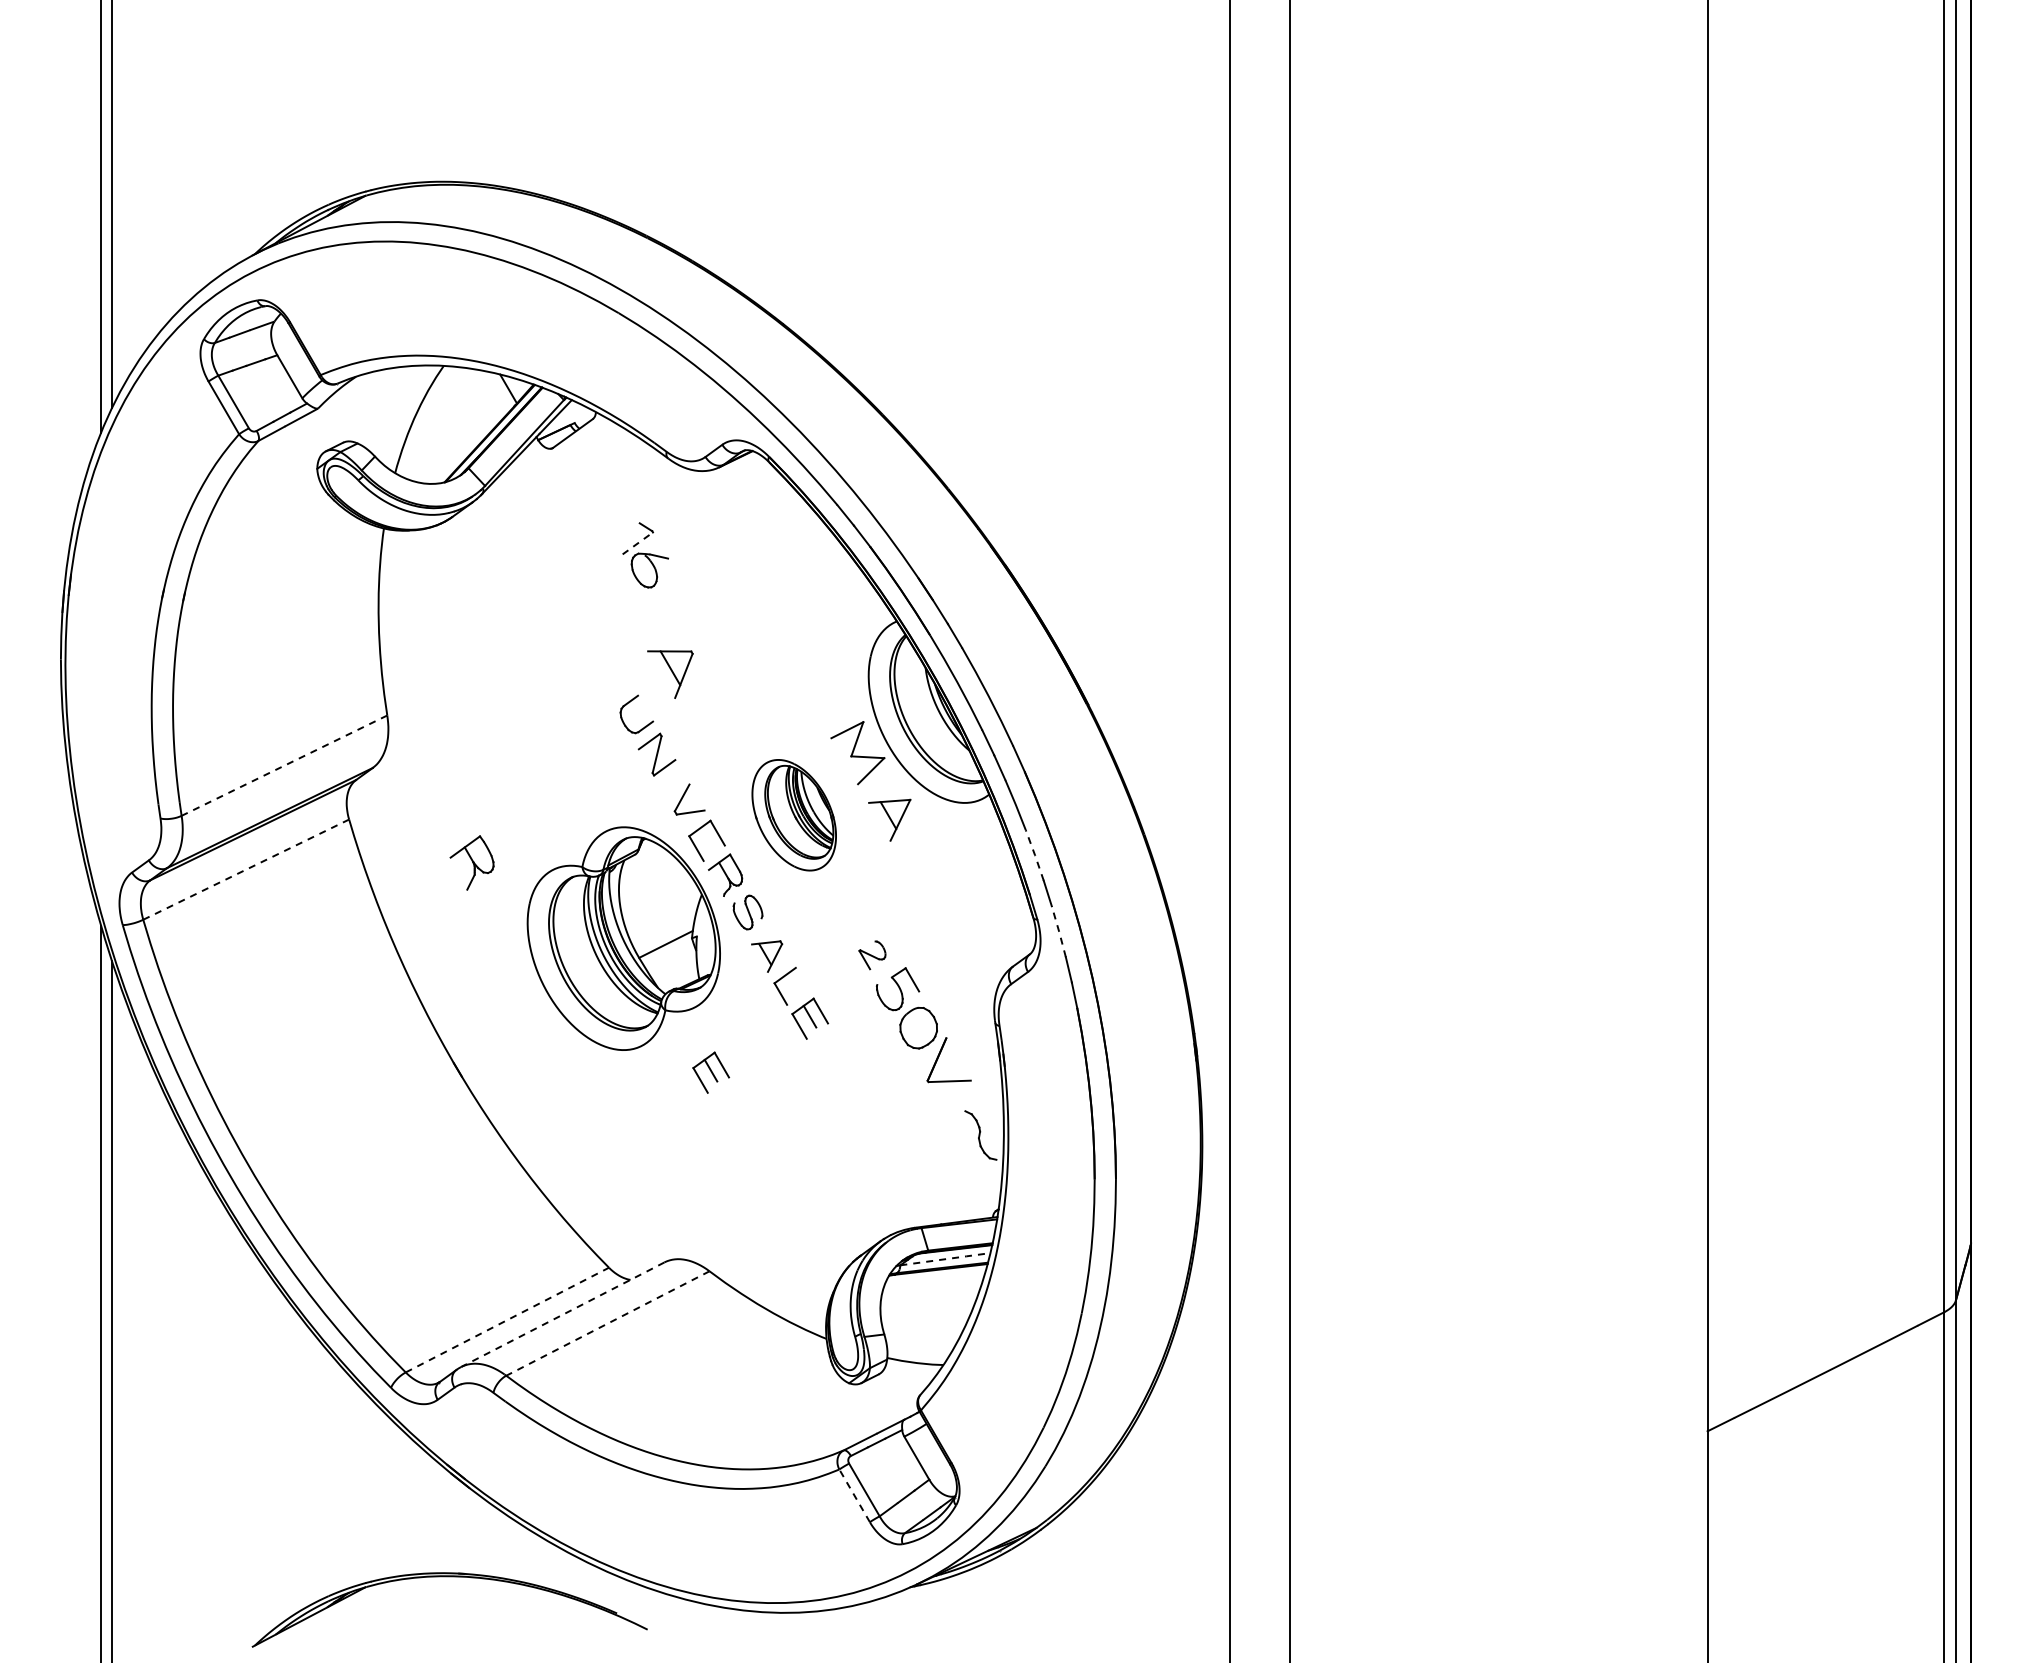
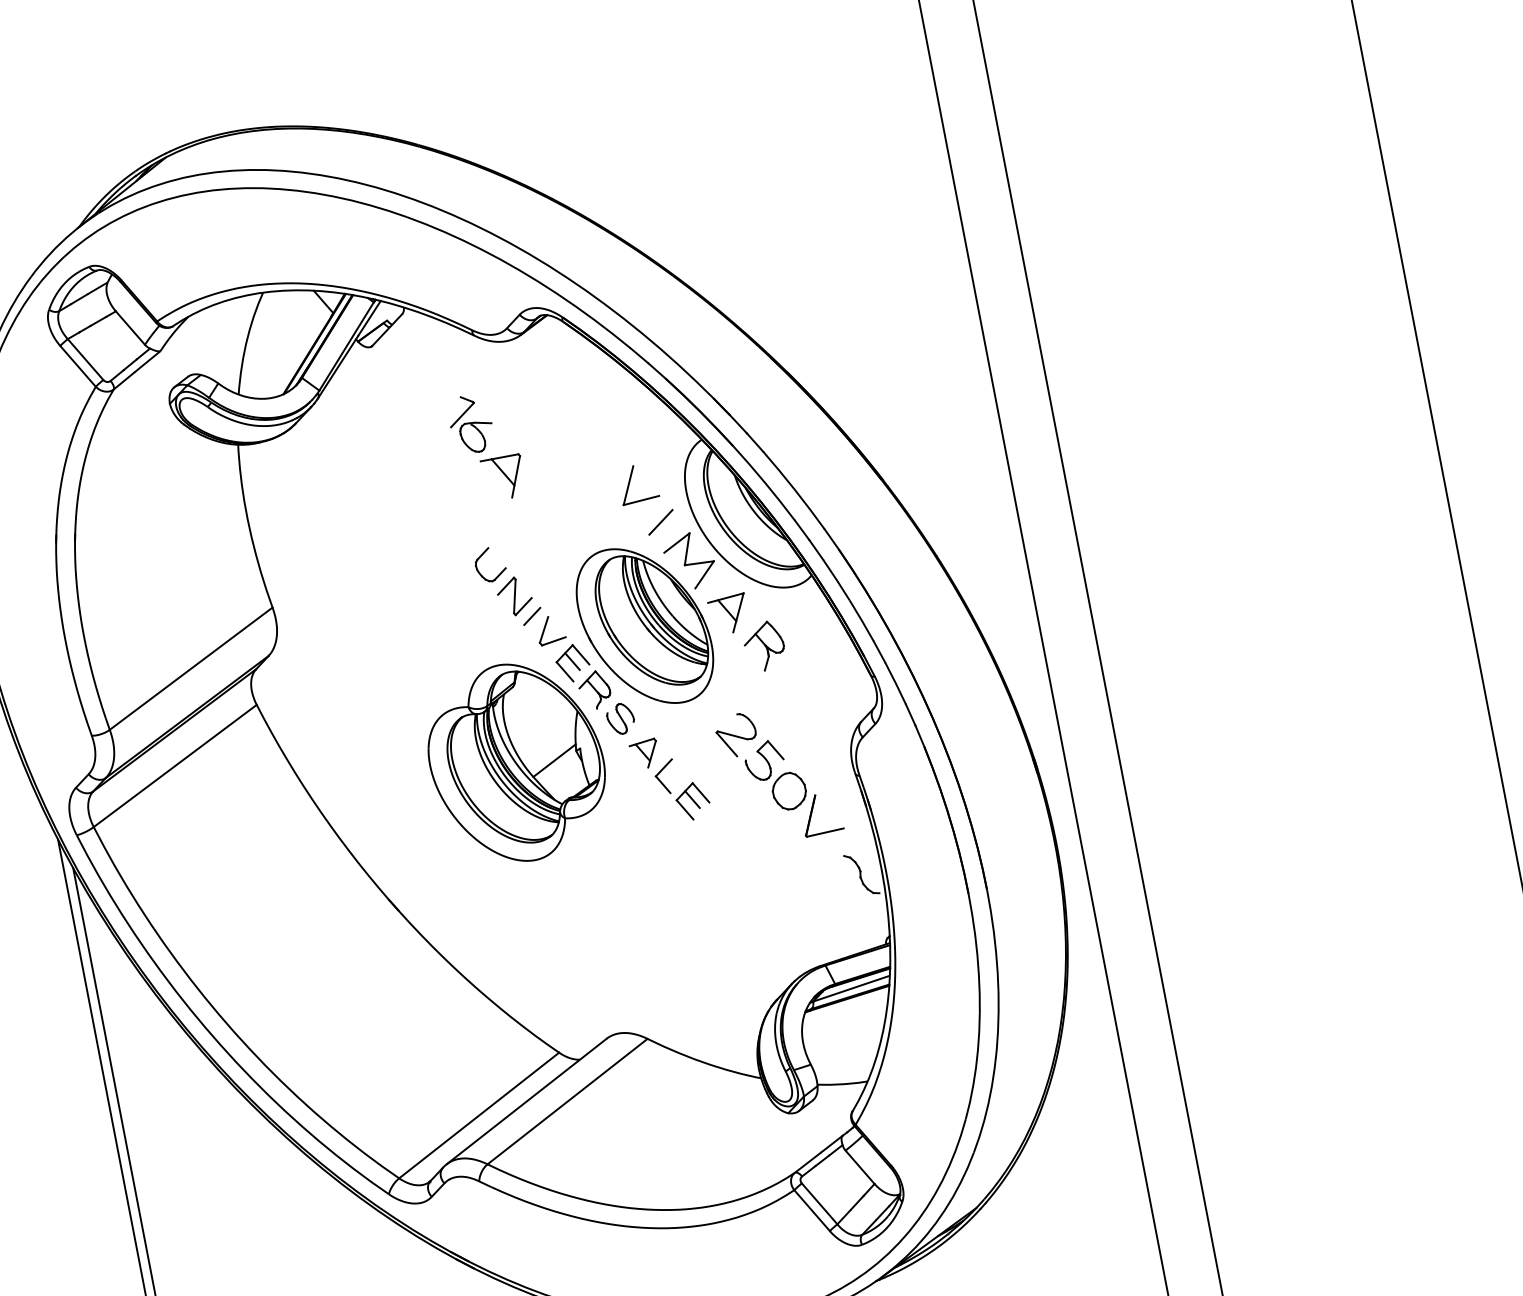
line: (637, 543) -> (462, 415), dashed -> solid
part: (808, 653) -> (630, 482), added
part: (670, 674) -> (504, 477), moved
line: (833, 703) -> (660, 522), added
line: (284, 765) -> (191, 668), dashed -> solid
line: (671, 780) -> (531, 616), added
part: (793, 815) -> (644, 626), size x1.67
line: (706, 838) -> (572, 661), added
line: (1035, 855) -> (862, 620), dashed -> solid
part: (471, 862) -> (763, 646), moved
line: (246, 869) -> (175, 765), dashed -> solid
line: (1059, 931) -> (896, 683), dashed -> solid
part: (872, 955) -> (736, 735), size x1.67
part: (711, 1072) -> (615, 864), removed
line: (946, 1259) -> (852, 988), dashed -> solid
line: (562, 1314) -> (526, 1101), dashed -> solid
line: (507, 1319) -> (479, 1114), dashed -> solid
line: (607, 1323) -> (567, 1101), dashed -> solid
line: (854, 1495) -> (811, 1210), dashed -> solid

